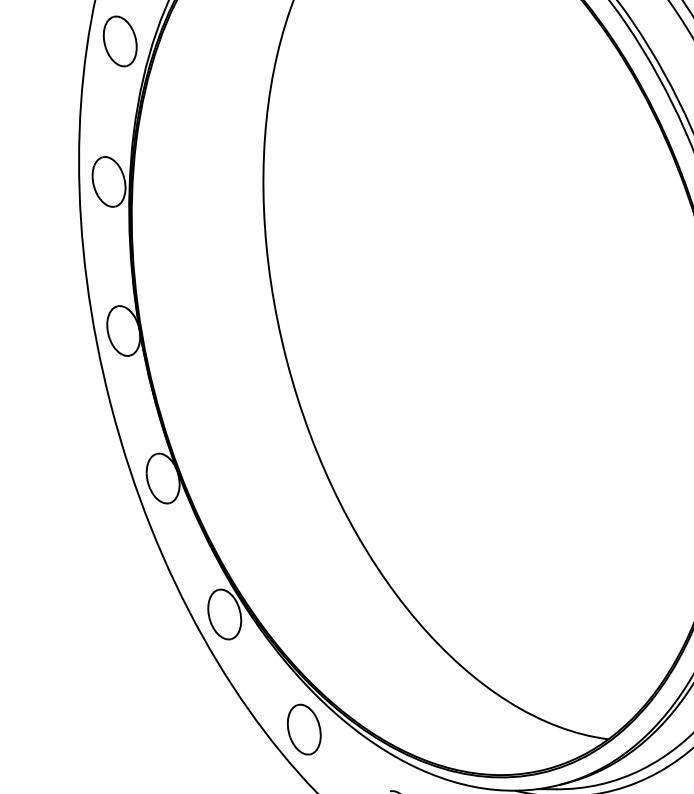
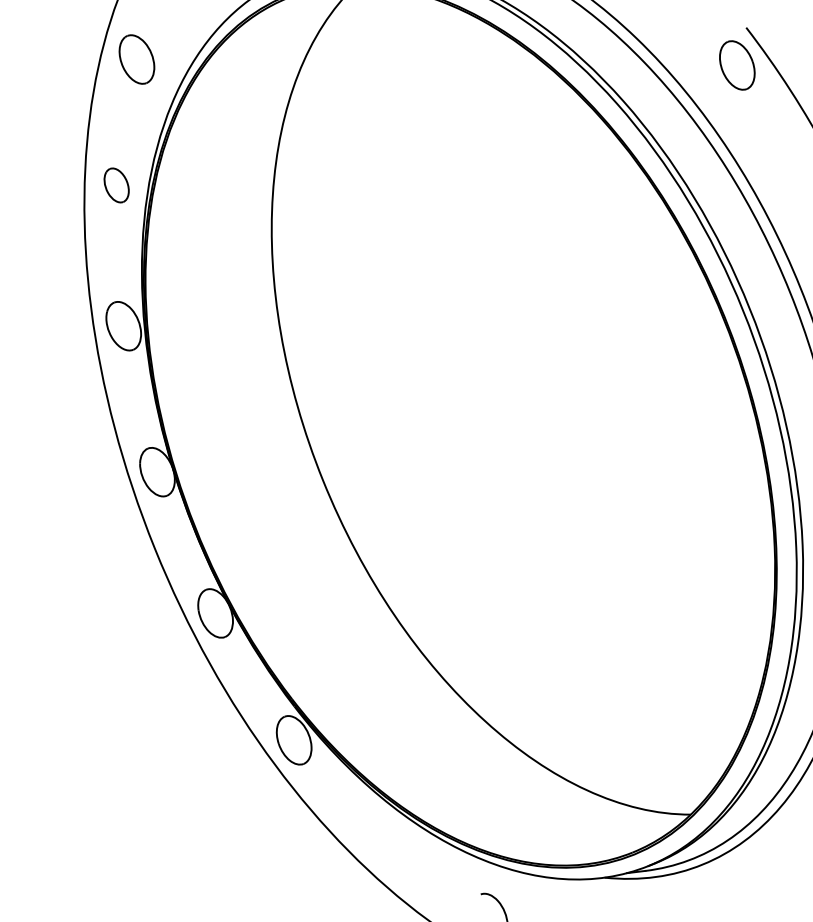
part: (119, 41) -> (116, 185), size x0.7
part: (303, 729) -> (387, 844), removed

